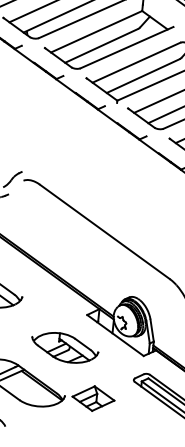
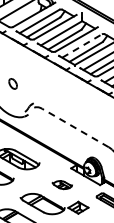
line: (137, 61) -> (82, 45), solid -> dashed
line: (104, 230) -> (75, 127), solid -> dashed
part: (65, 346) -> (62, 184), size x0.6

